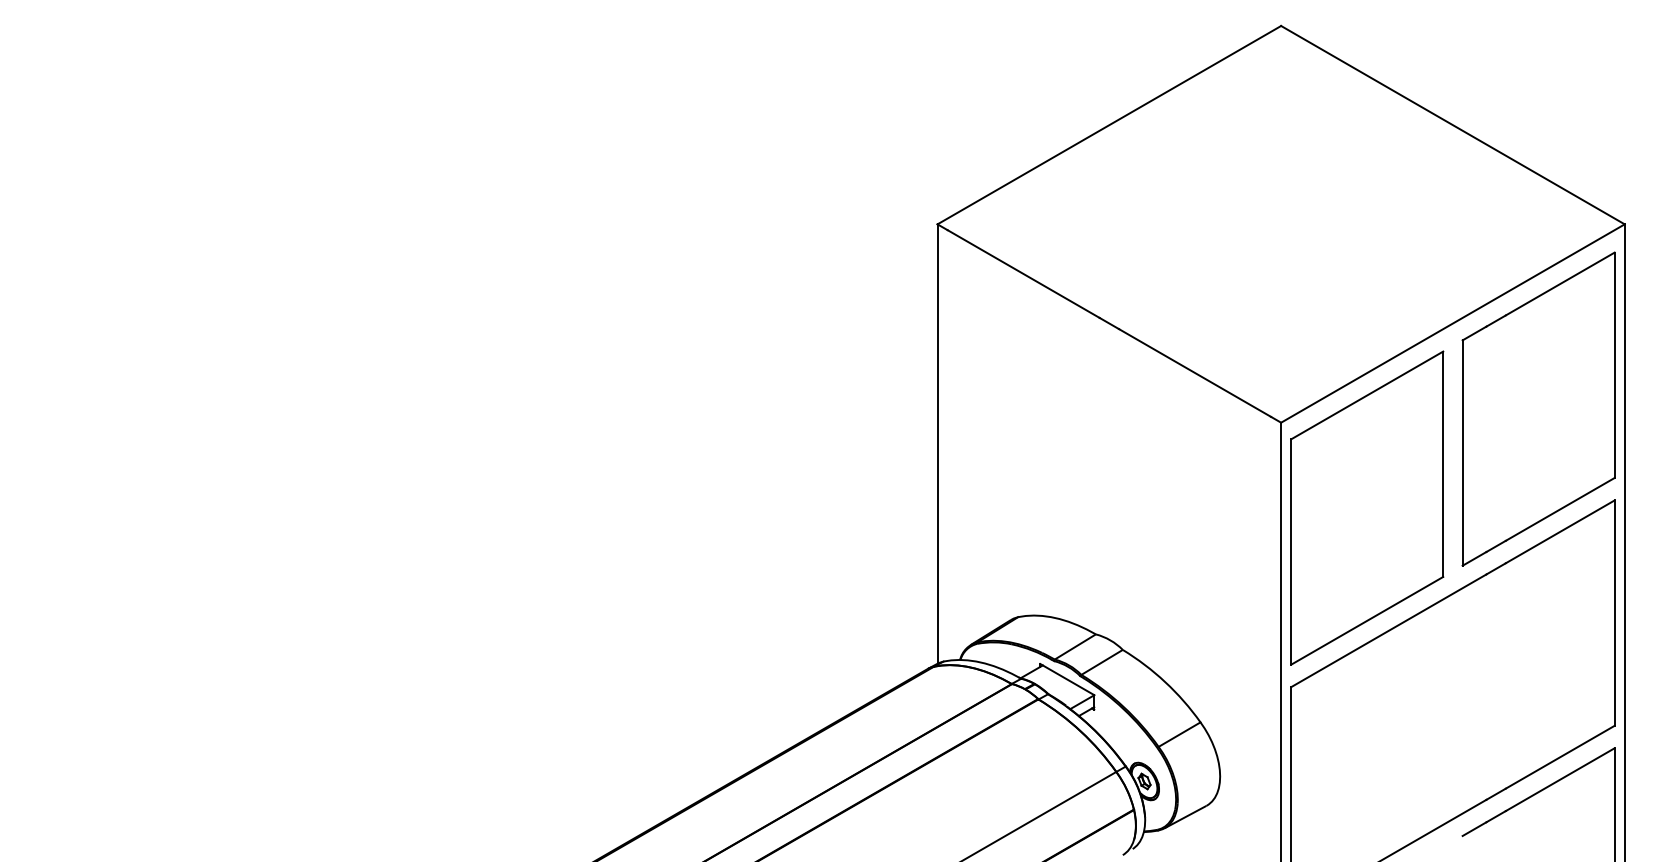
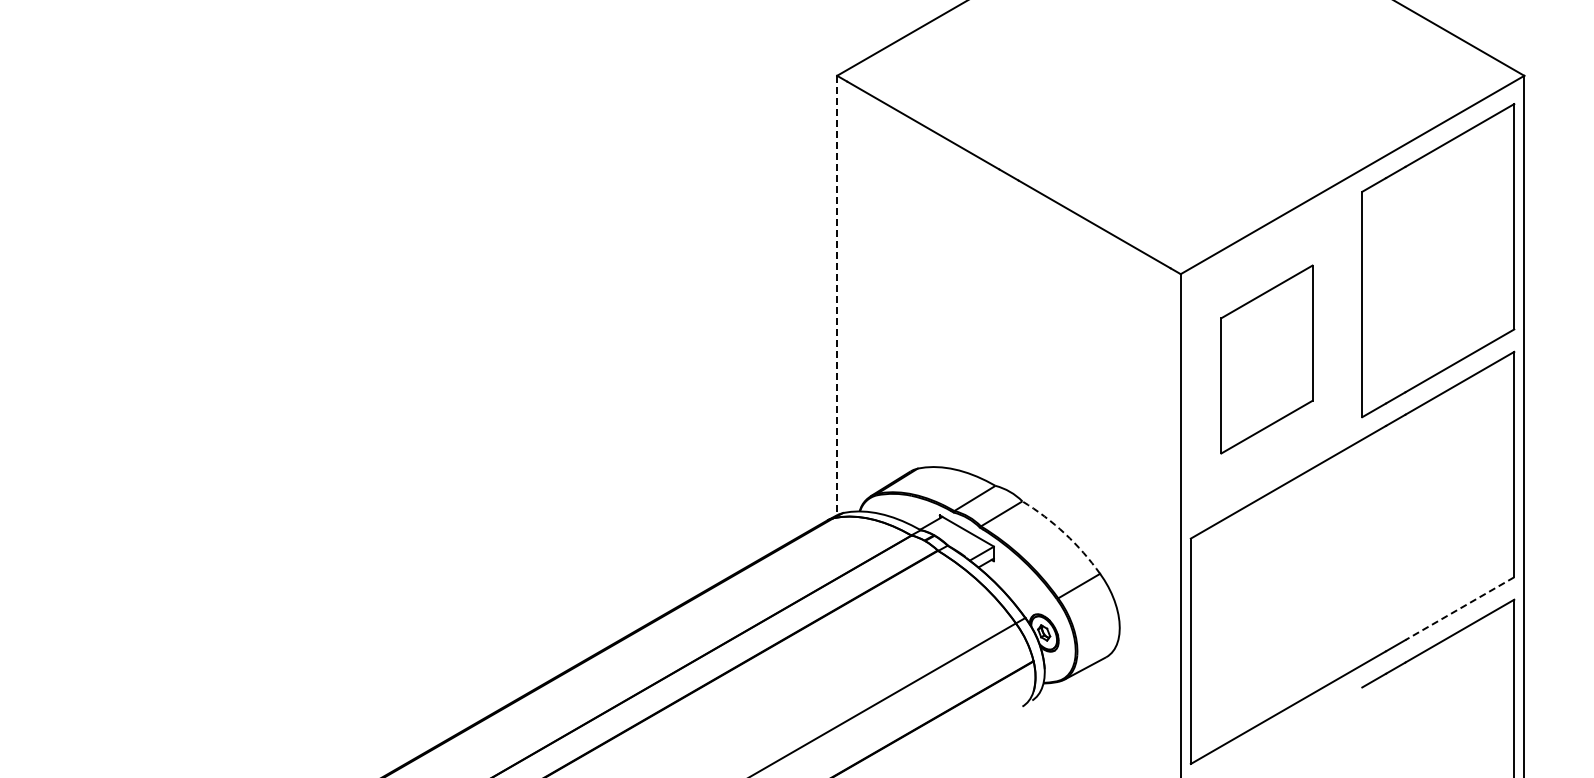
line: (937, 444) -> (837, 295), solid -> dashed
part: (1367, 507) -> (1267, 358), size x0.6
arc: (1165, 682) -> (1065, 533), solid -> dashed
line: (1560, 757) -> (1460, 608), solid -> dashed

